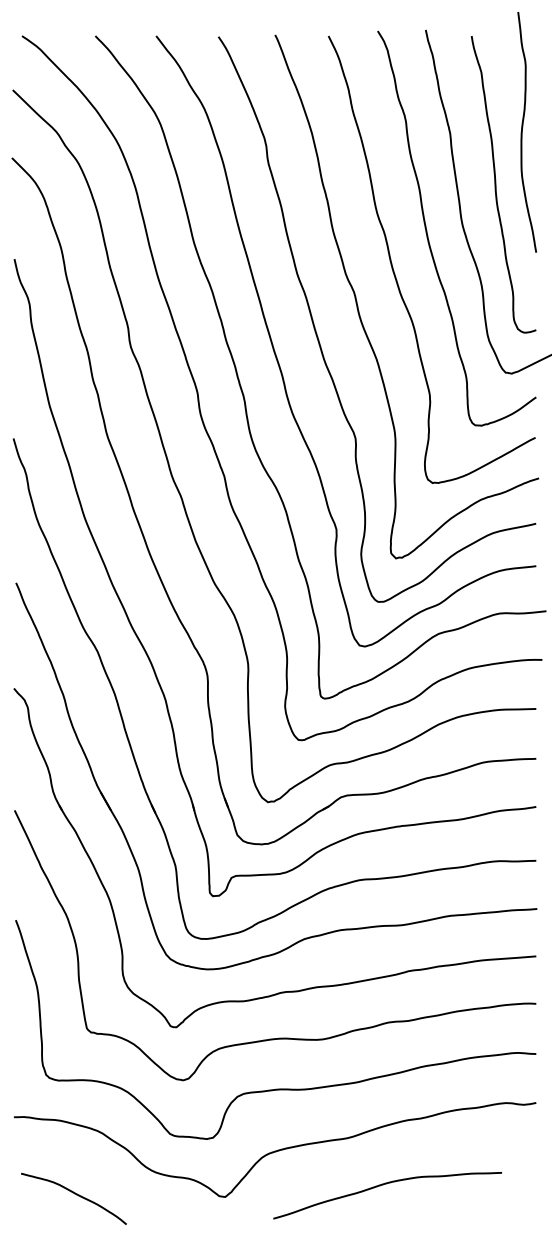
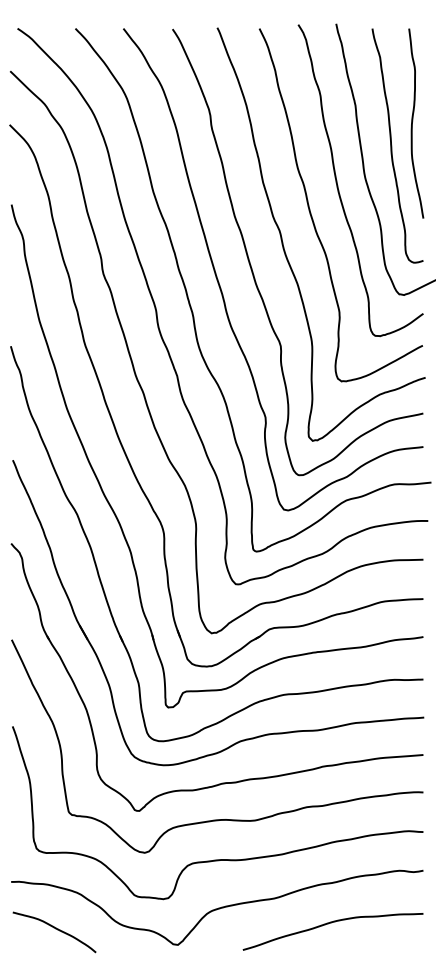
curve: (523, 129) -> (413, 121), moved
curve: (385, 1185) -> (331, 923), moved
curve: (75, 1195) -> (55, 929), moved

